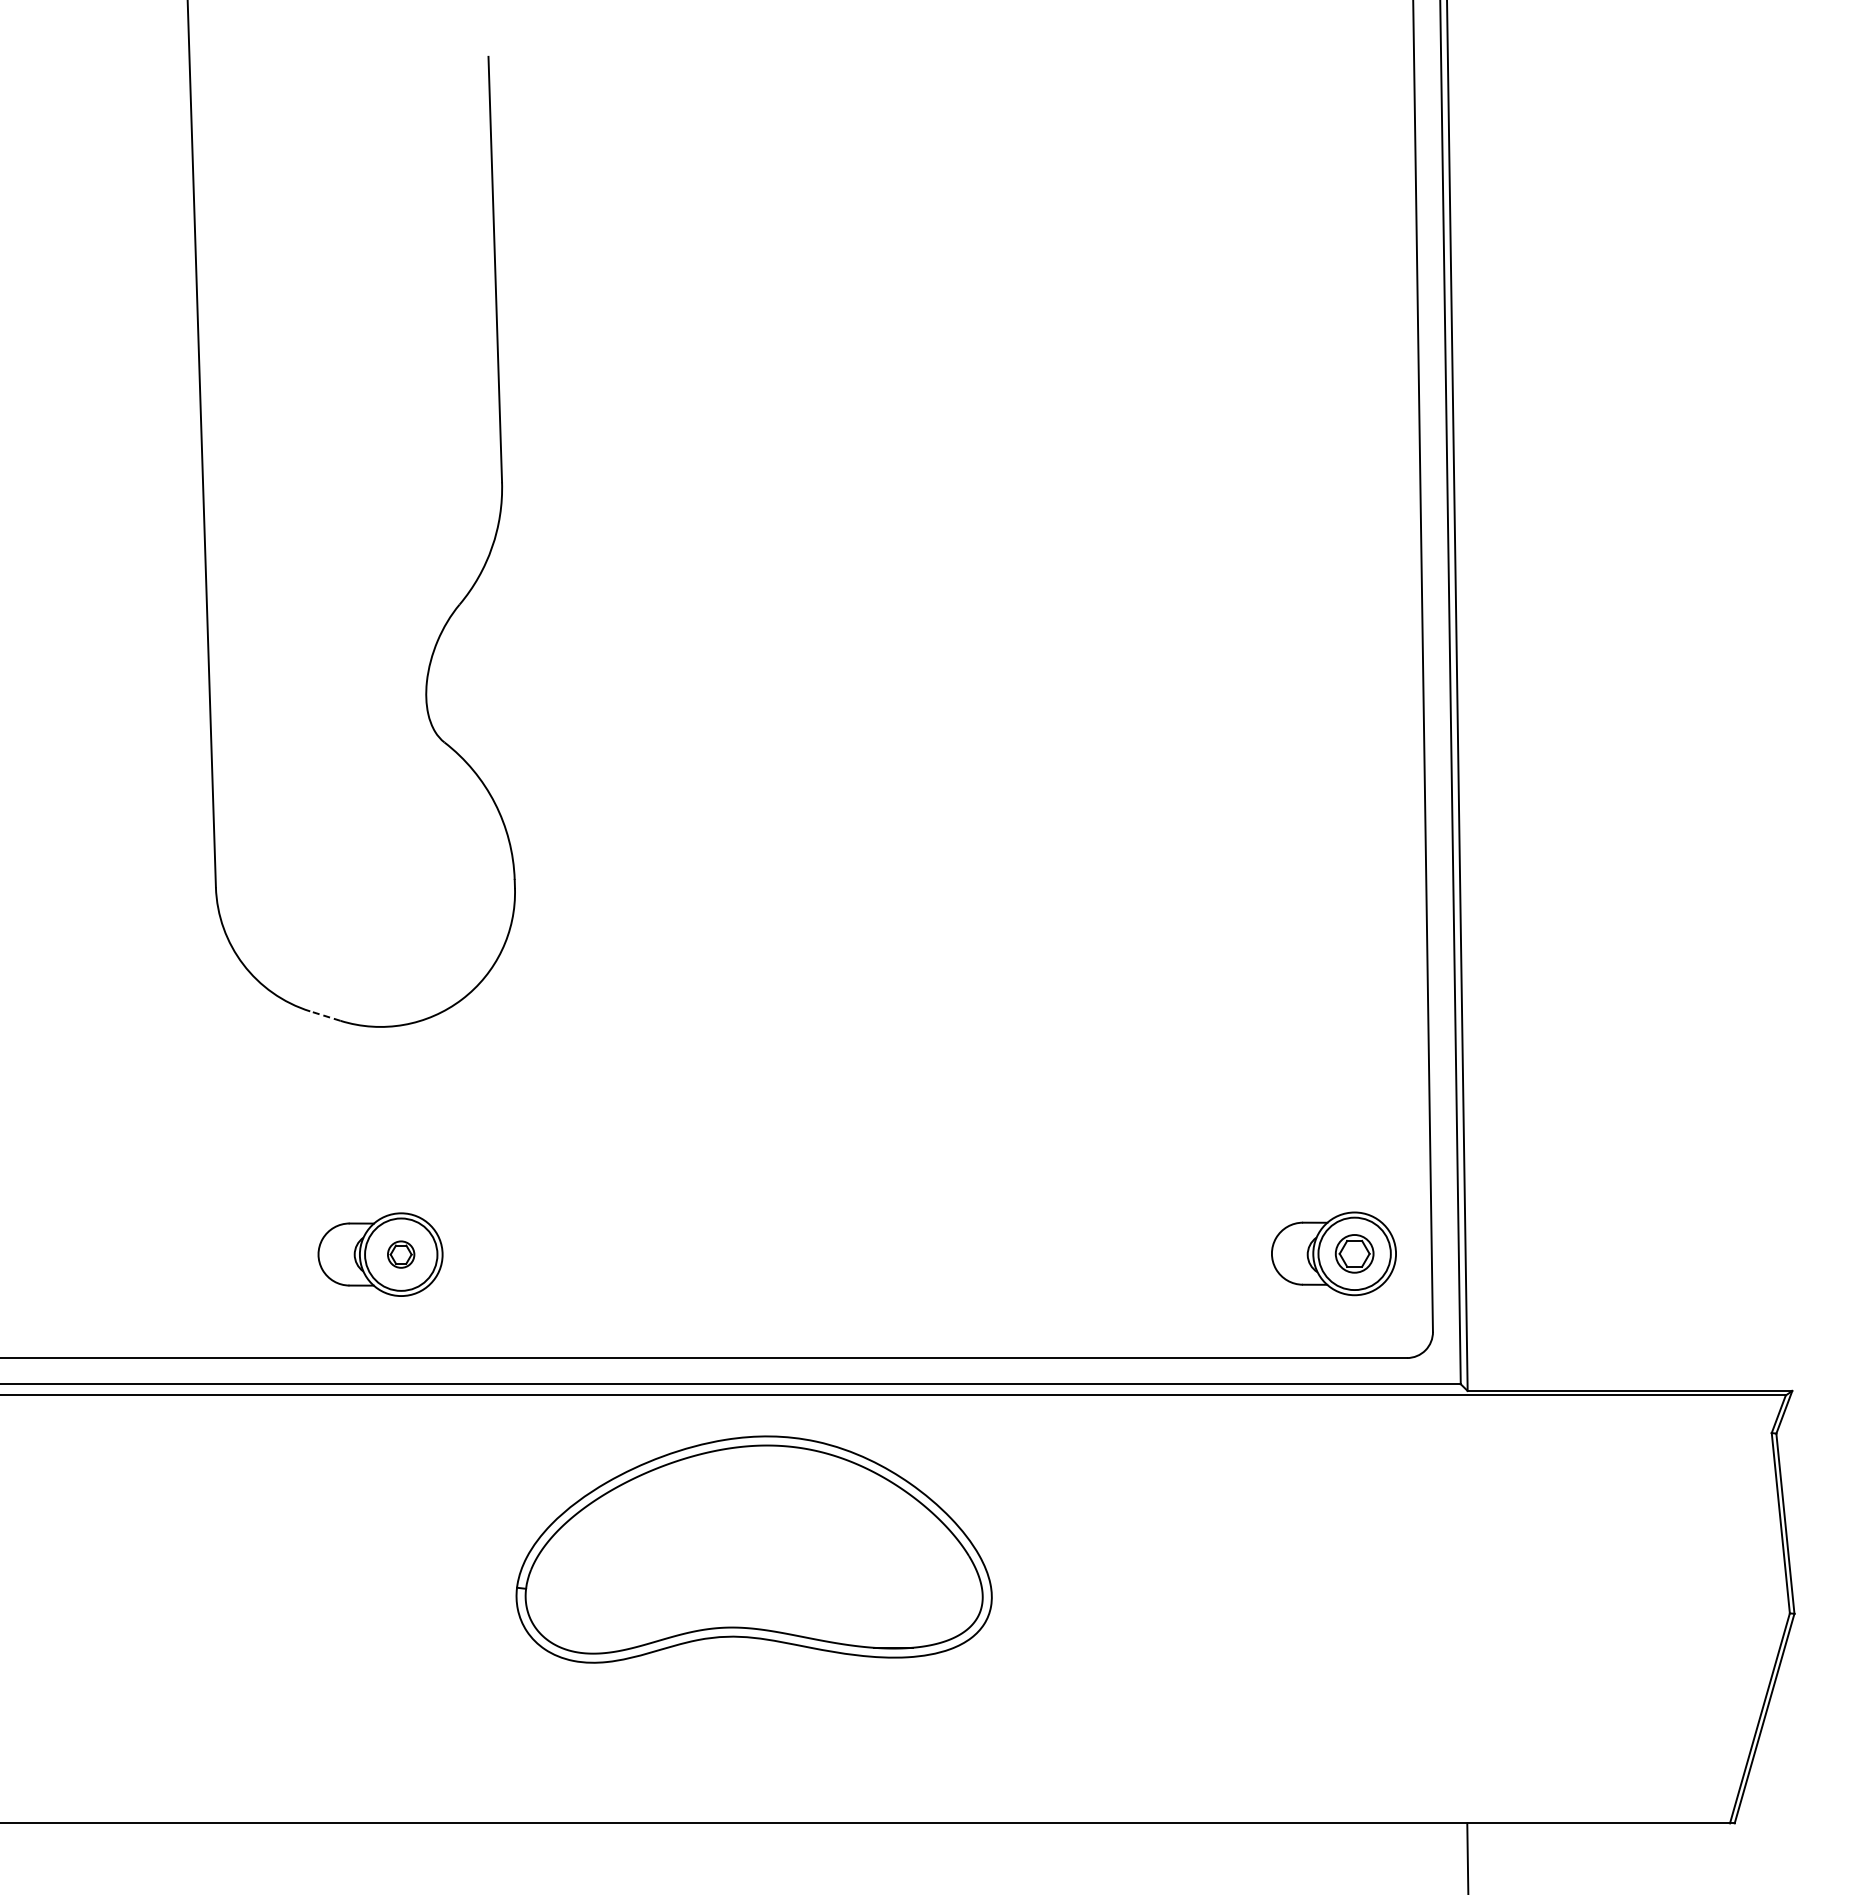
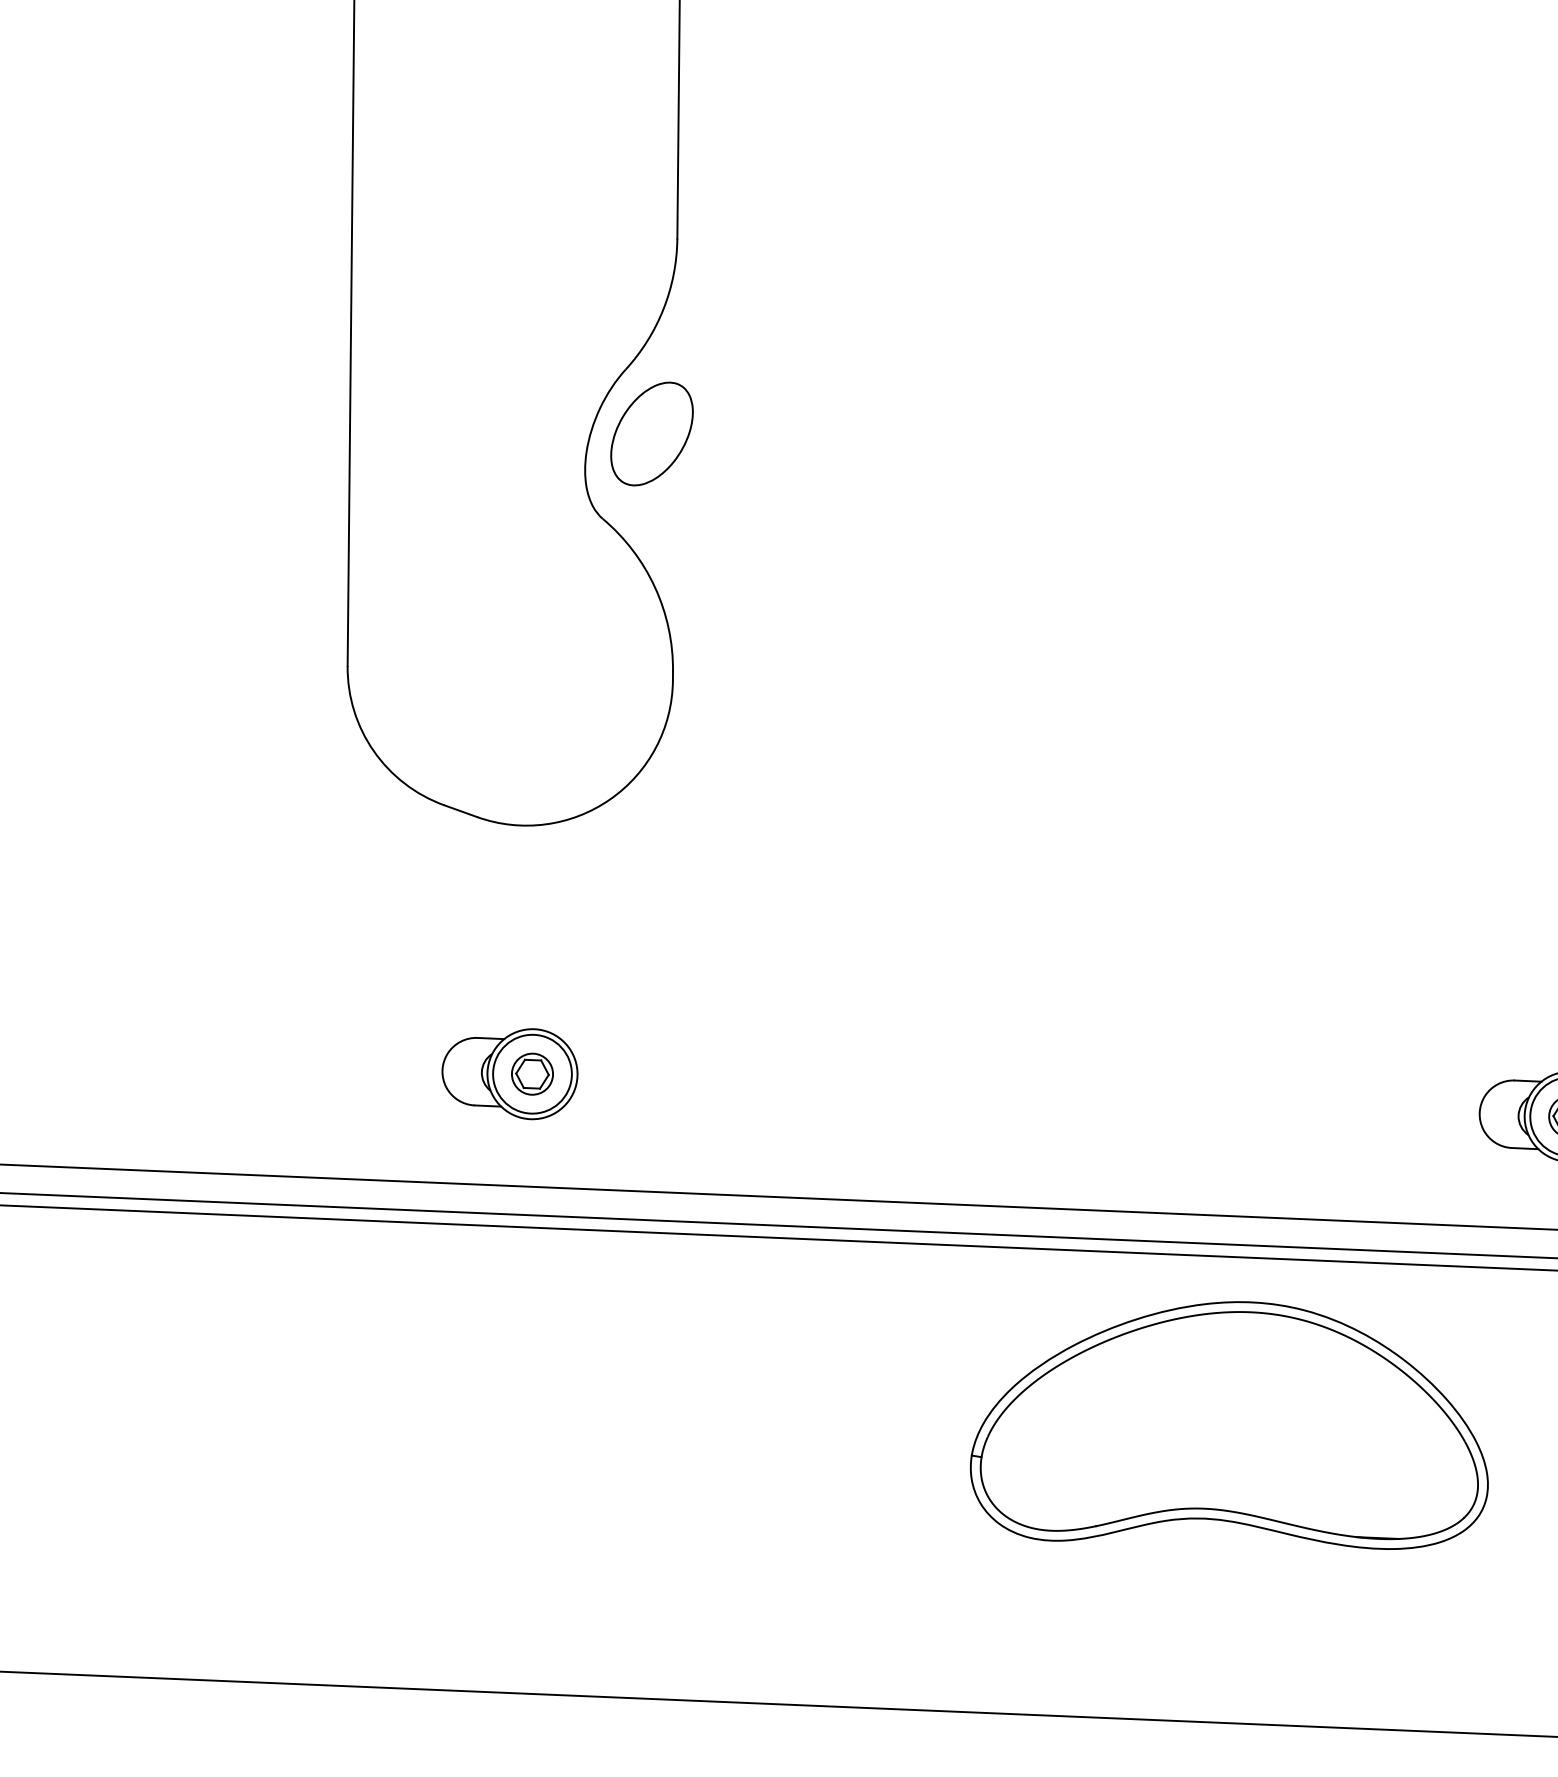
part: (485, 662) -> (651, 433), added
line: (325, 1016) -> (460, 811), dashed -> solid
part: (400, 1254) -> (531, 1073), size x1.43
part: (753, 1549) -> (1230, 1424), moved

